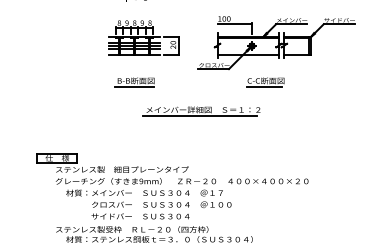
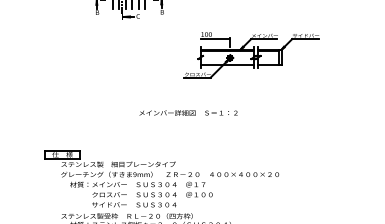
part: (144, 37) -> (137, 50), removed
part: (133, 82) -> (128, 89), removed
part: (264, 82) -> (241, 89), removed
line: (199, 116) -> (185, 118), removed

